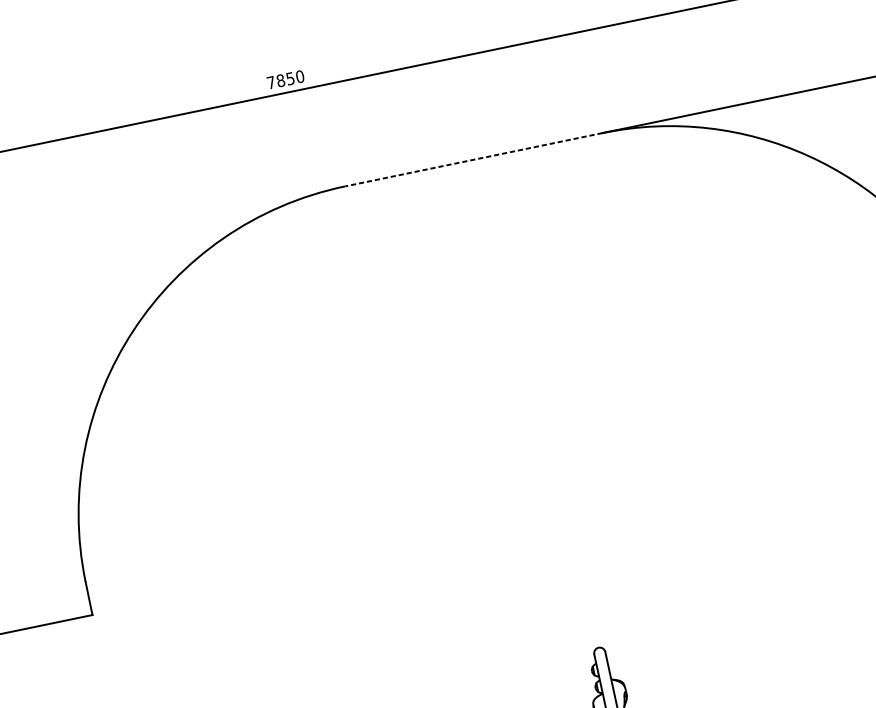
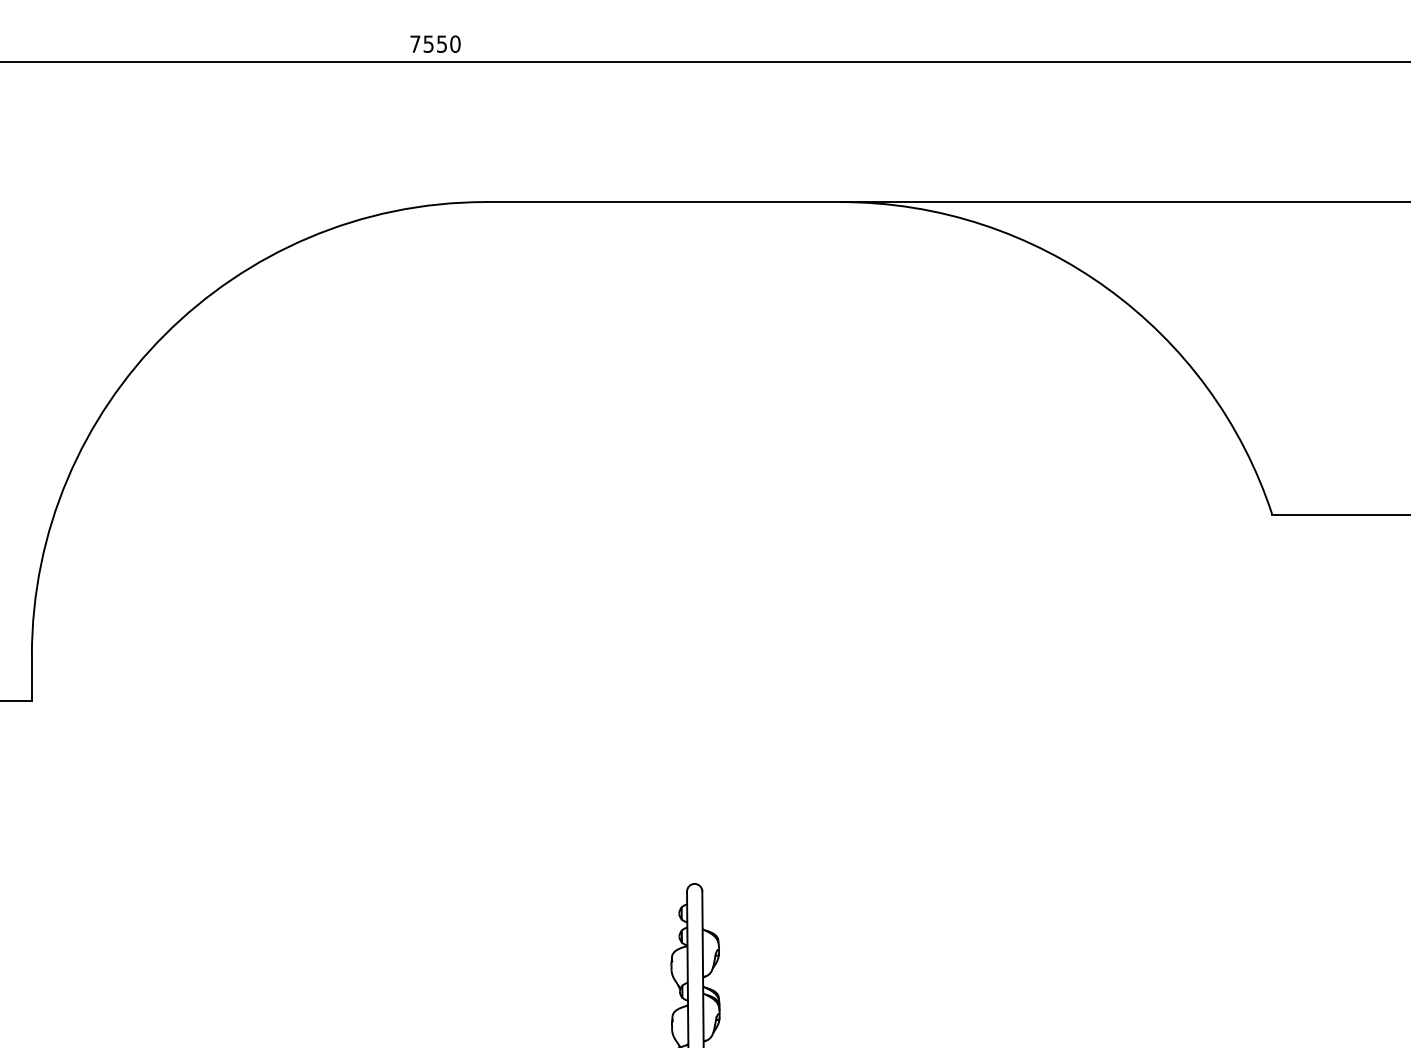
text: (280, 80) -> (428, 43), 7850 -> 7550
line: (474, 160) -> (663, 202), dashed -> solid

